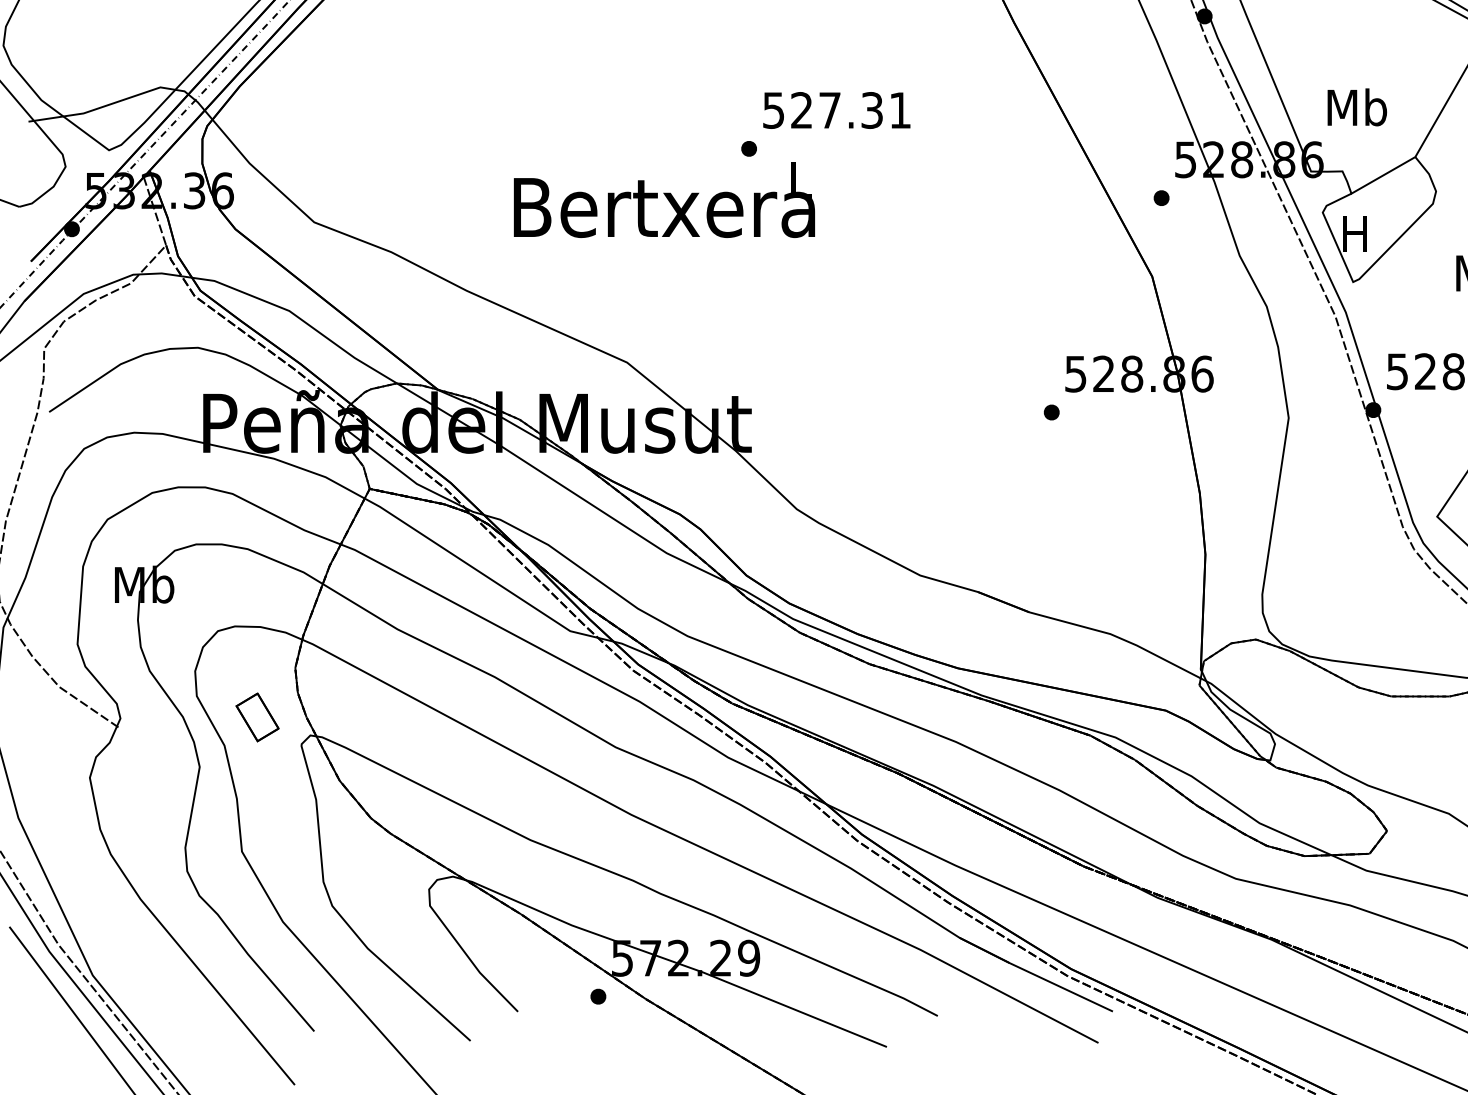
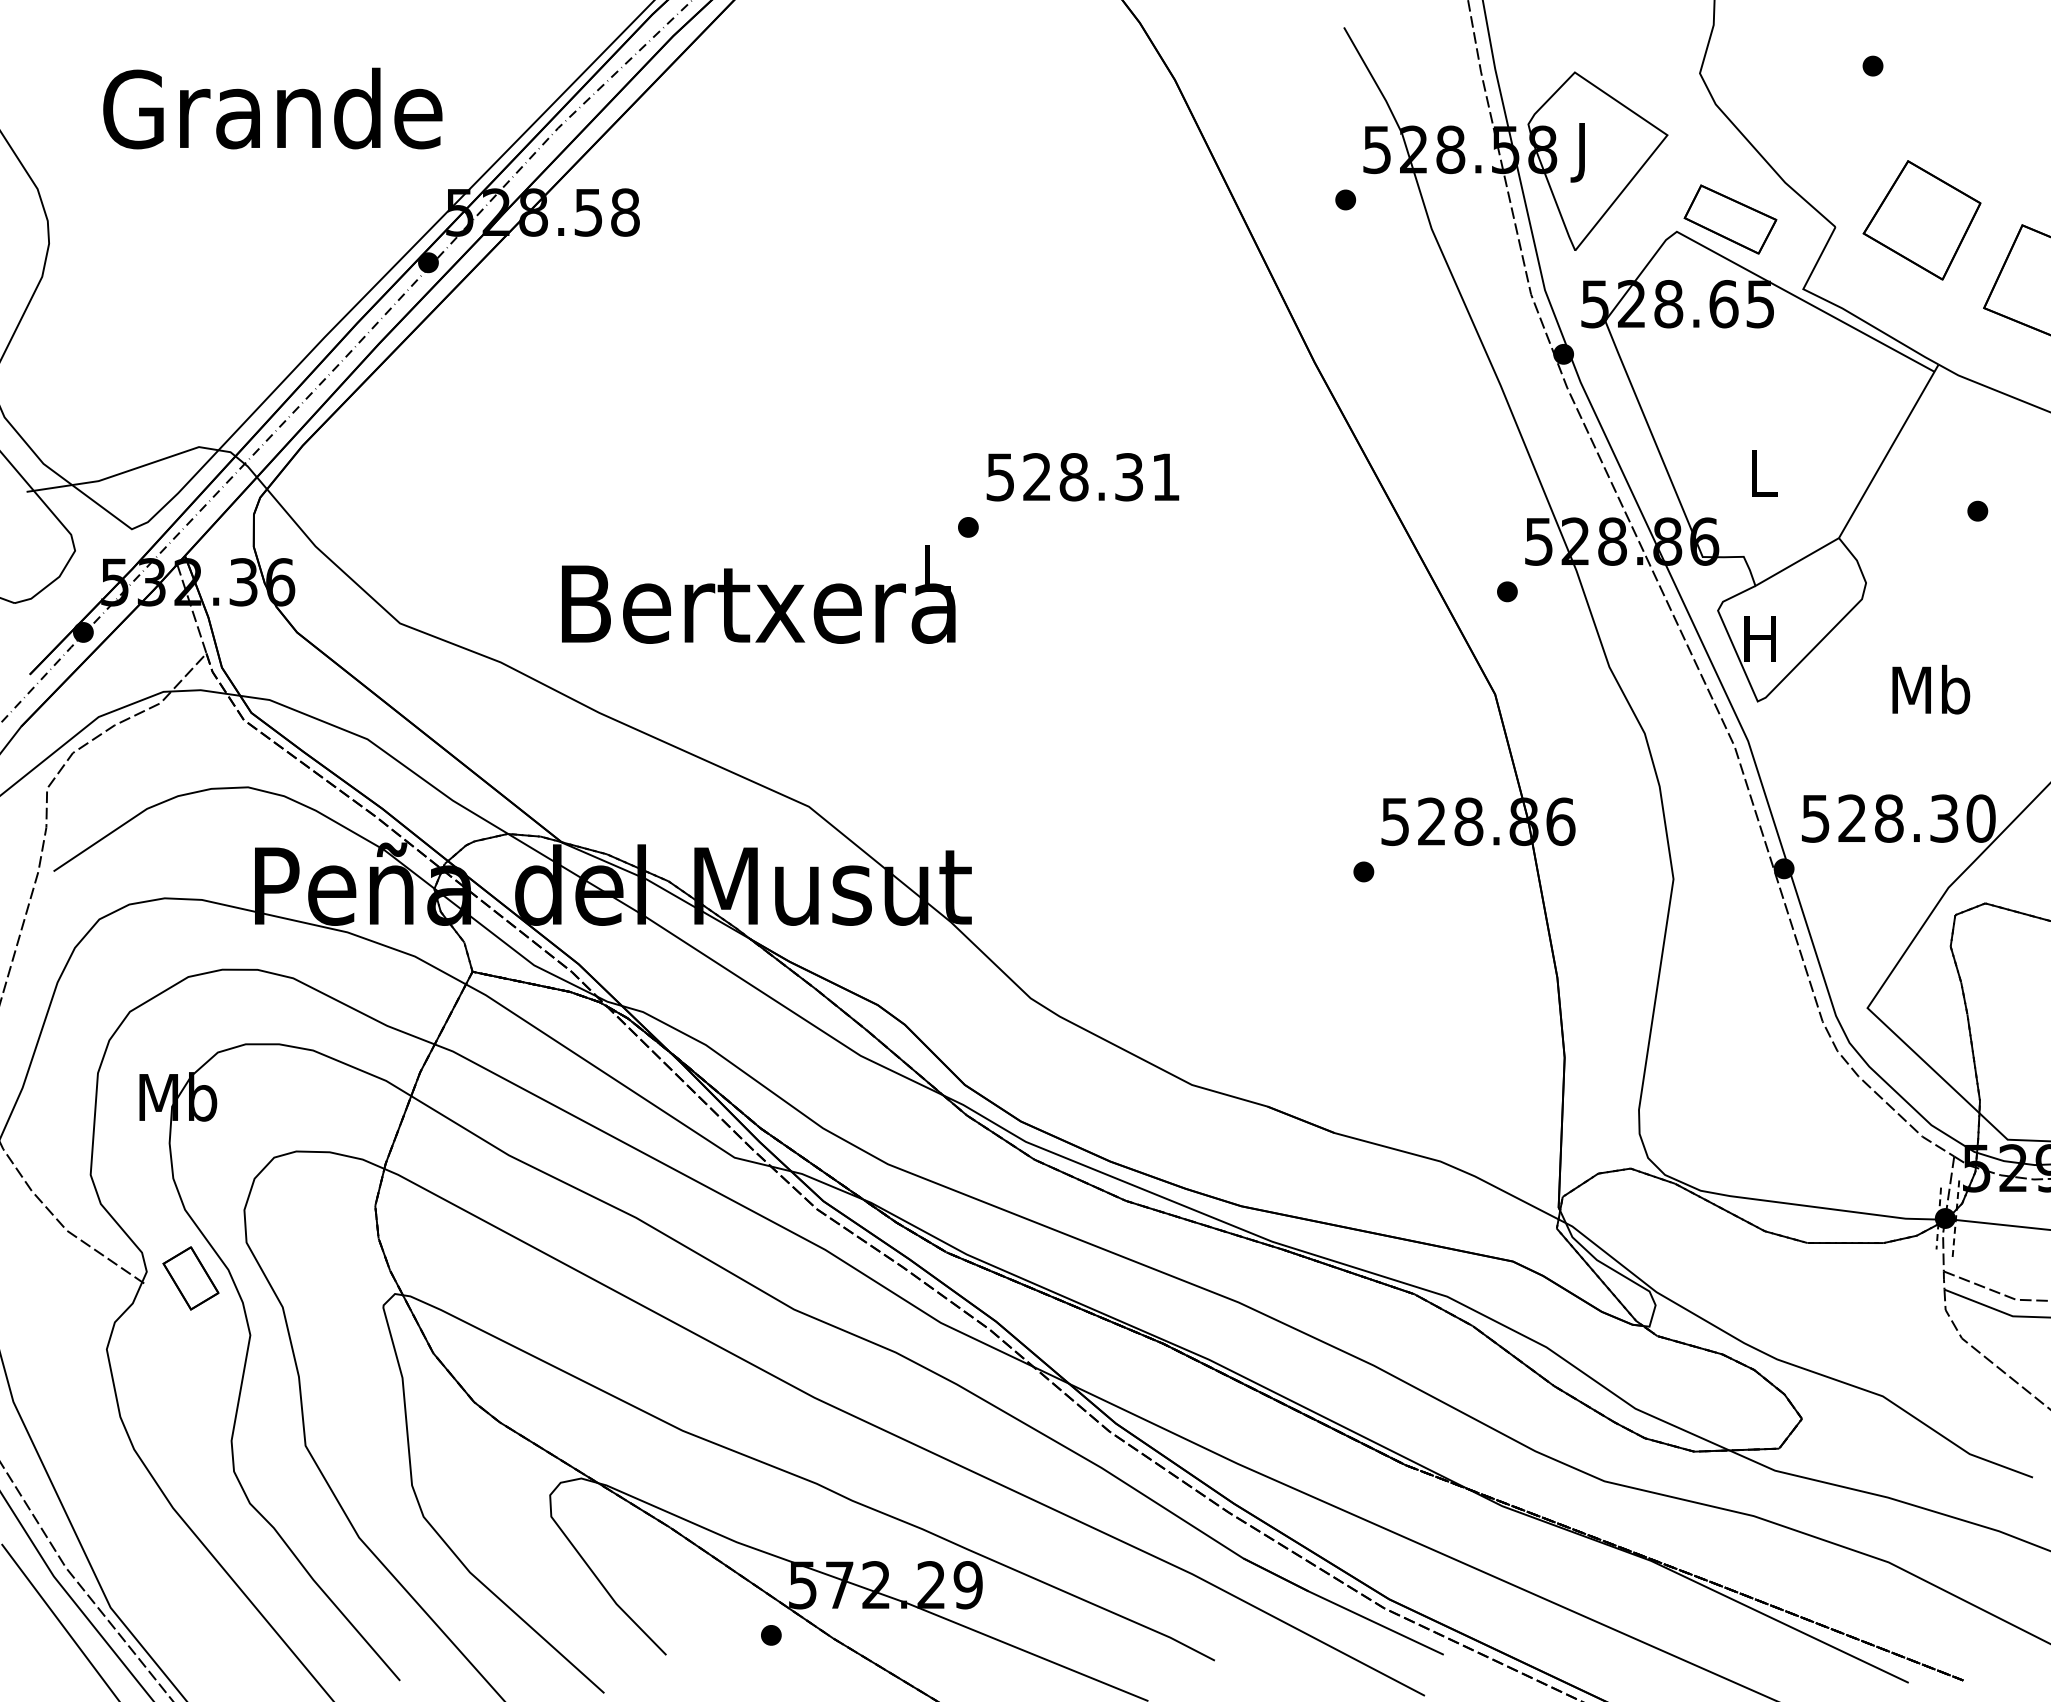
text: (1356, 106) -> (1762, 472), Mb -> L
text: (829, 110) -> (1073, 477), 527.31 -> 528.31
text: (664, 200) -> (758, 594), moved
part: (257, 717) -> (190, 1278), moved

